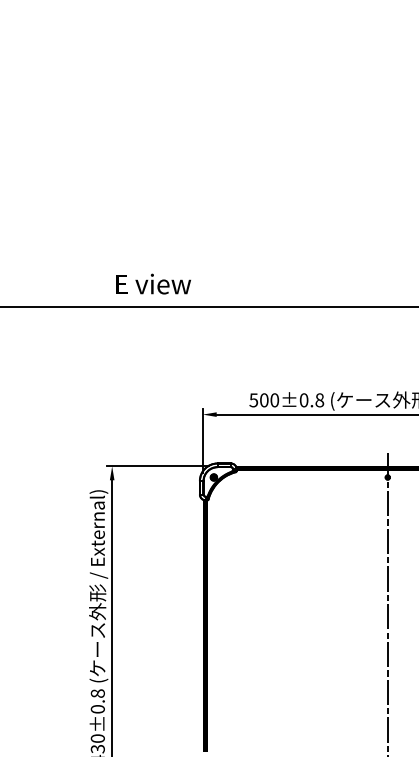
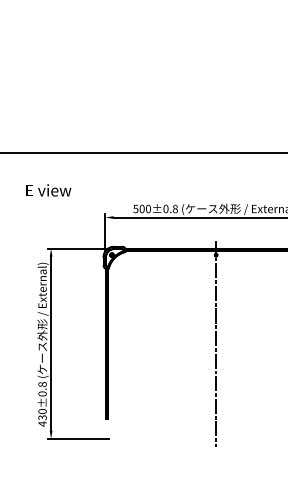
text: (152, 284) -> (48, 190), moved

